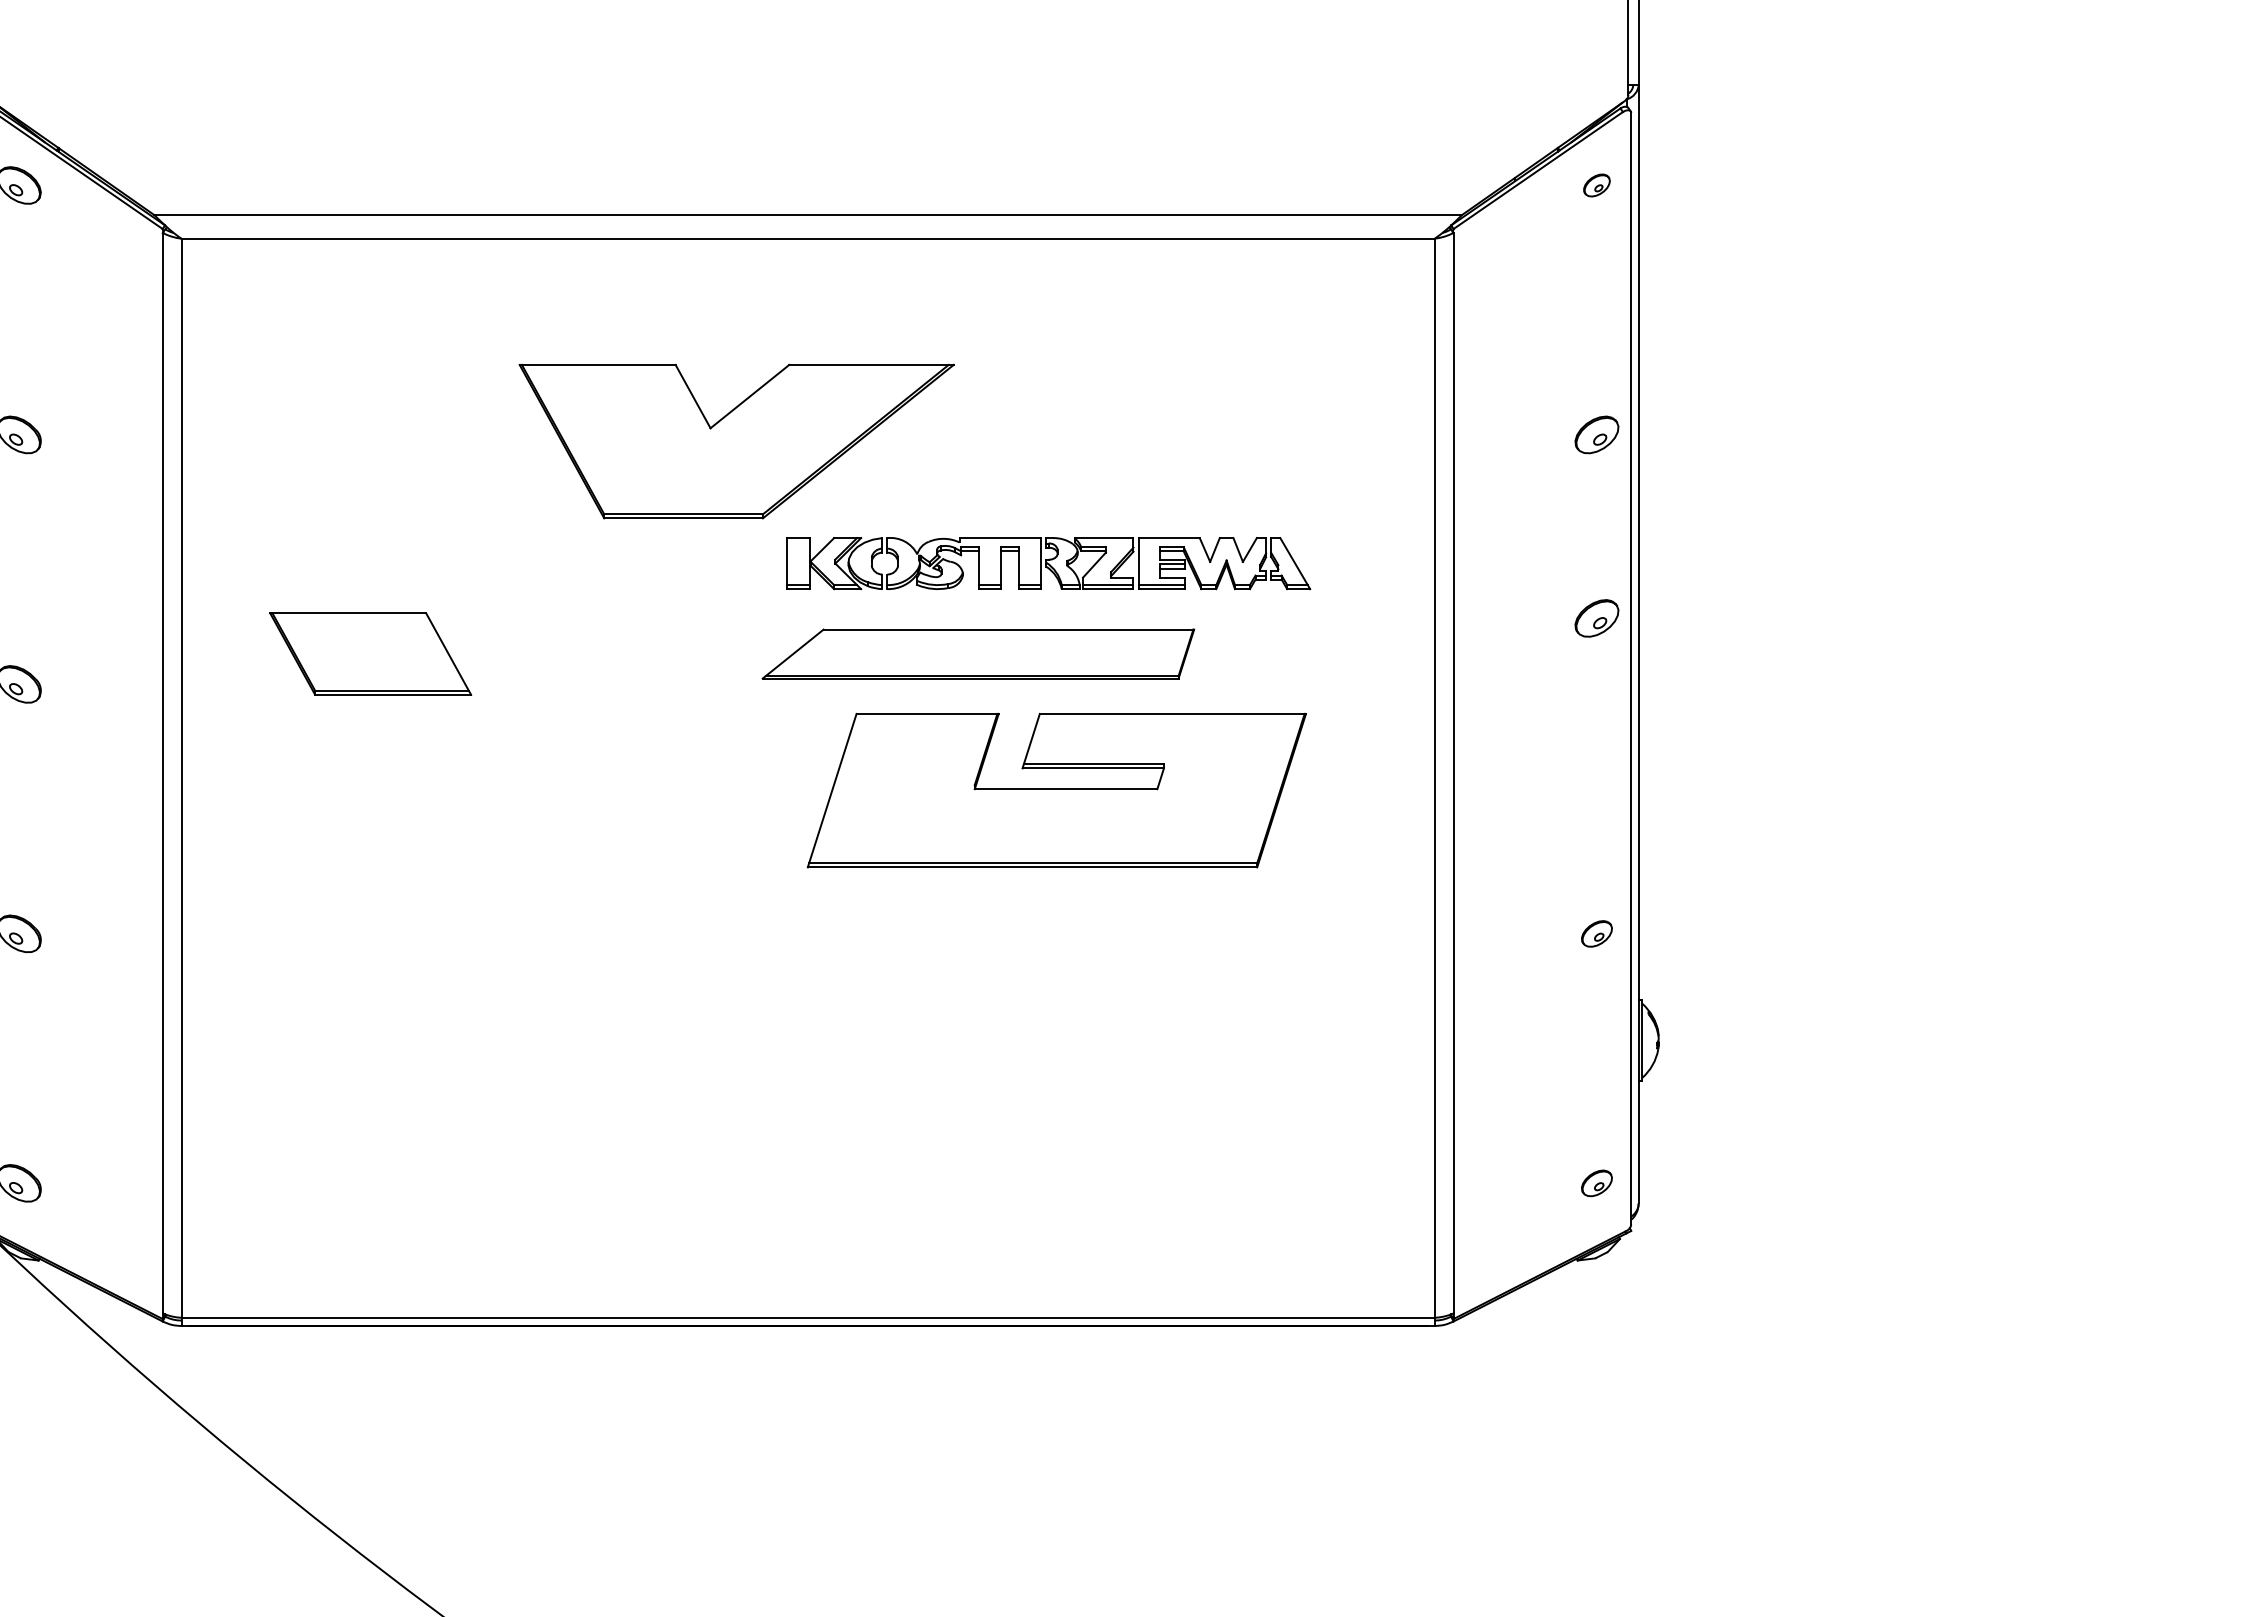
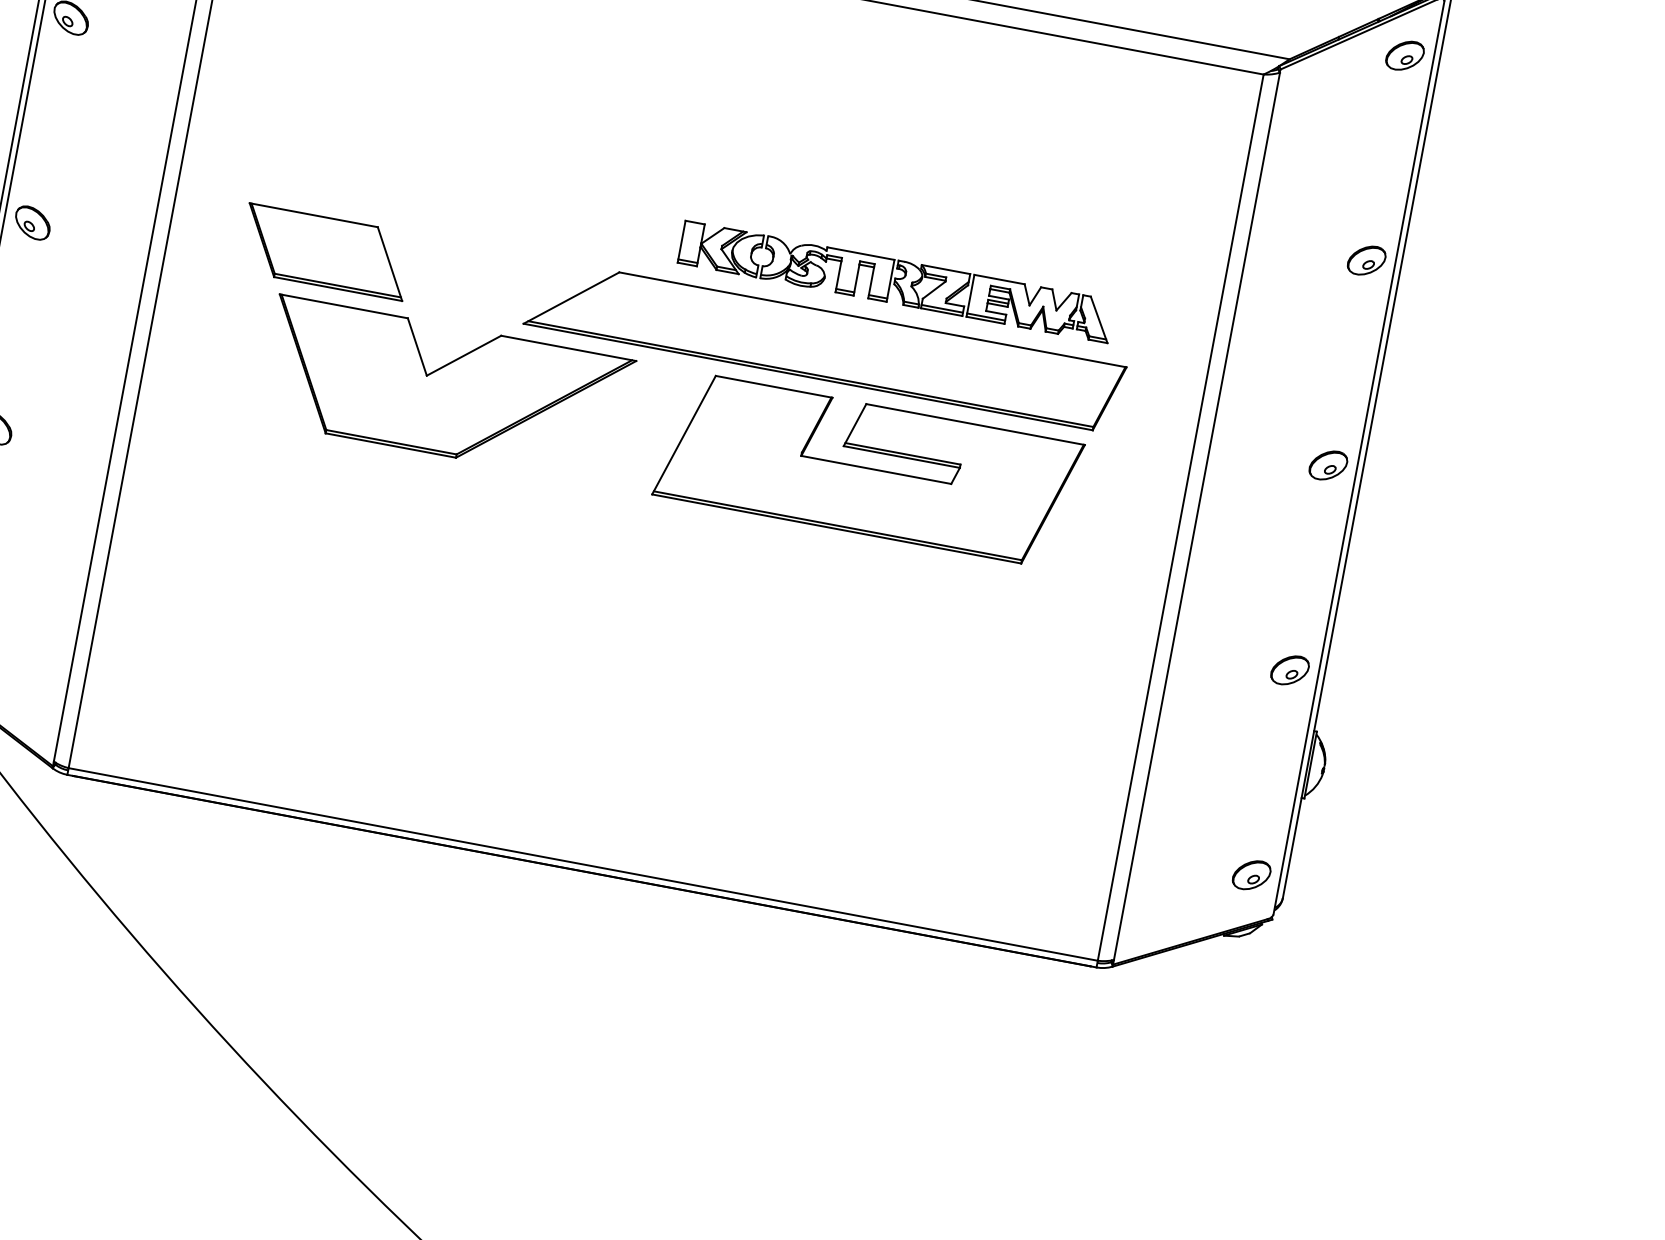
part: (1596, 185) -> (1404, 55), size x1.67
part: (736, 441) -> (446, 390), moved
part: (1596, 618) -> (1327, 465), moved
part: (978, 653) -> (825, 345), size x1.67
part: (1596, 933) -> (1289, 669), size x1.43
part: (1596, 1183) -> (1251, 875), size x1.43

